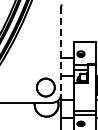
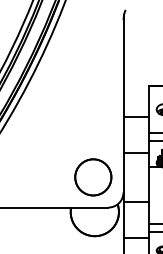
line: (60, 51) -> (122, 104), dashed -> solid

